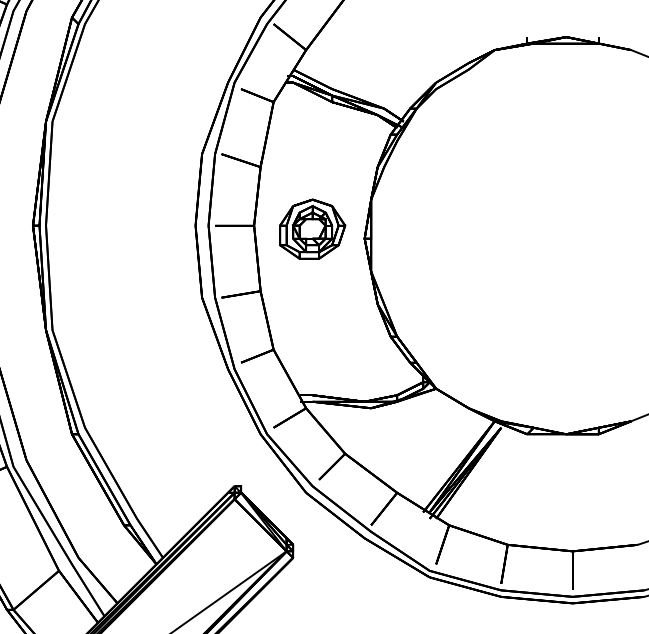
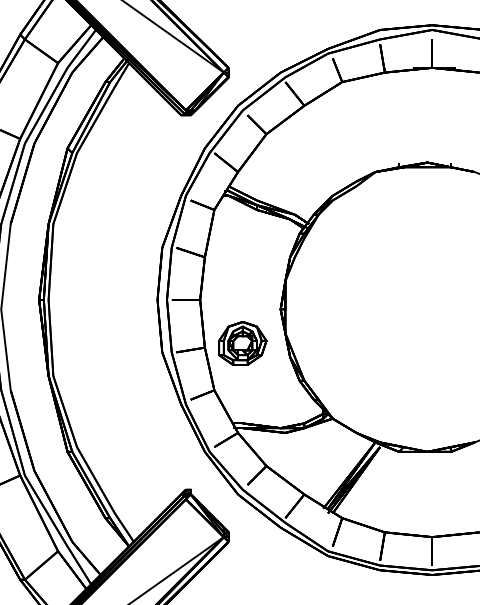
part: (312, 229) -> (242, 343), moved

